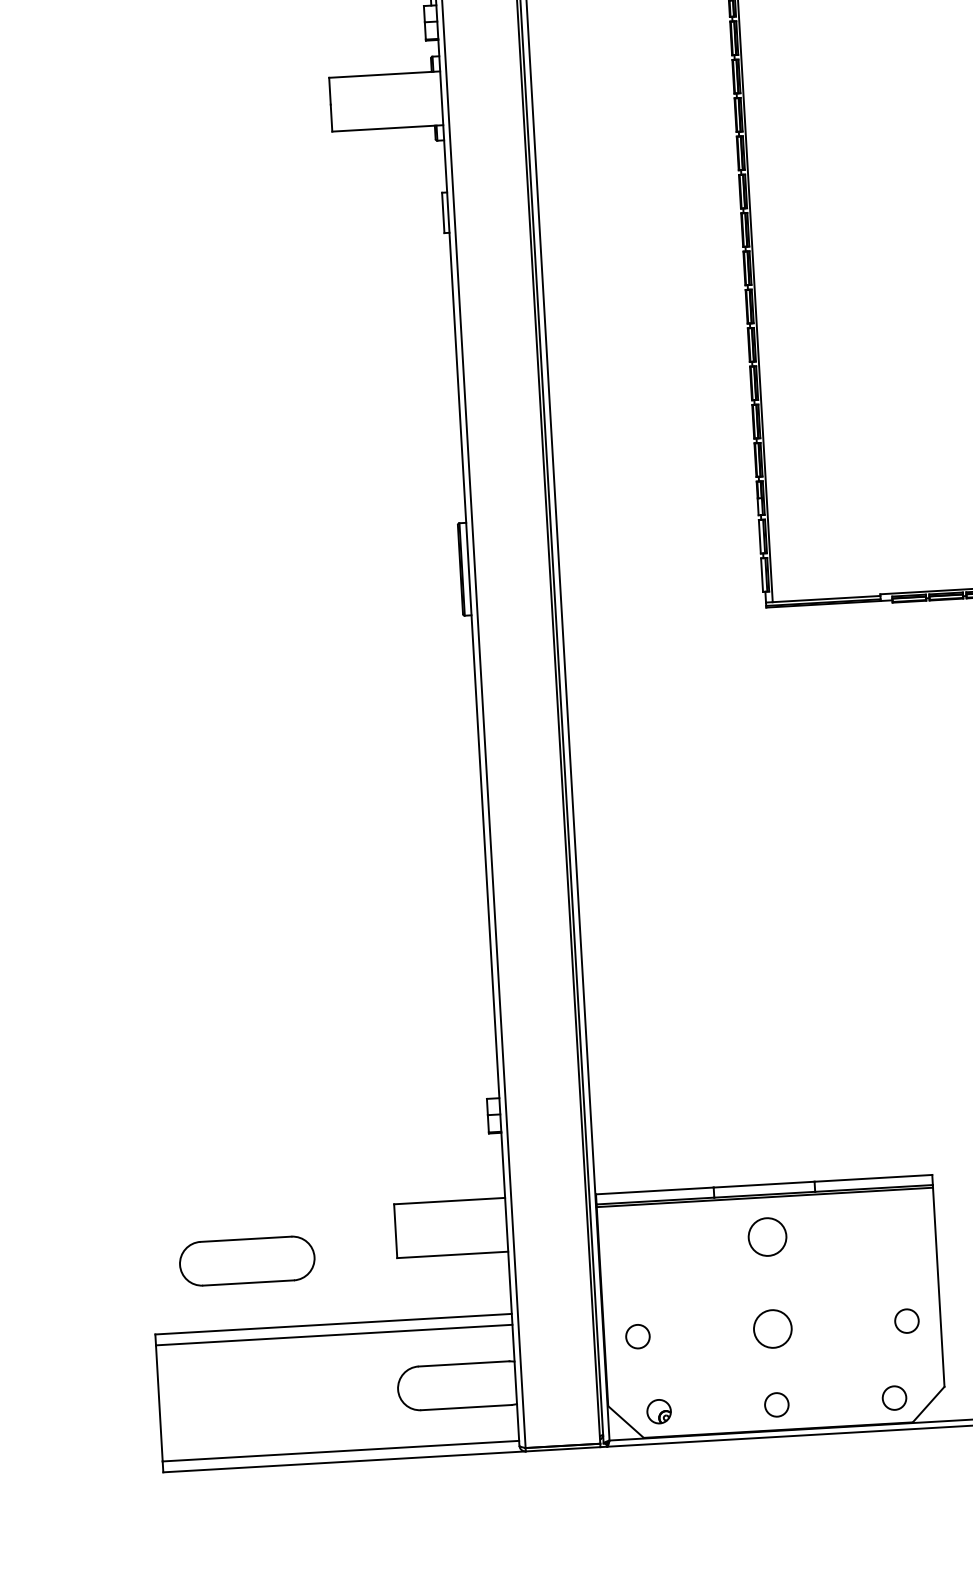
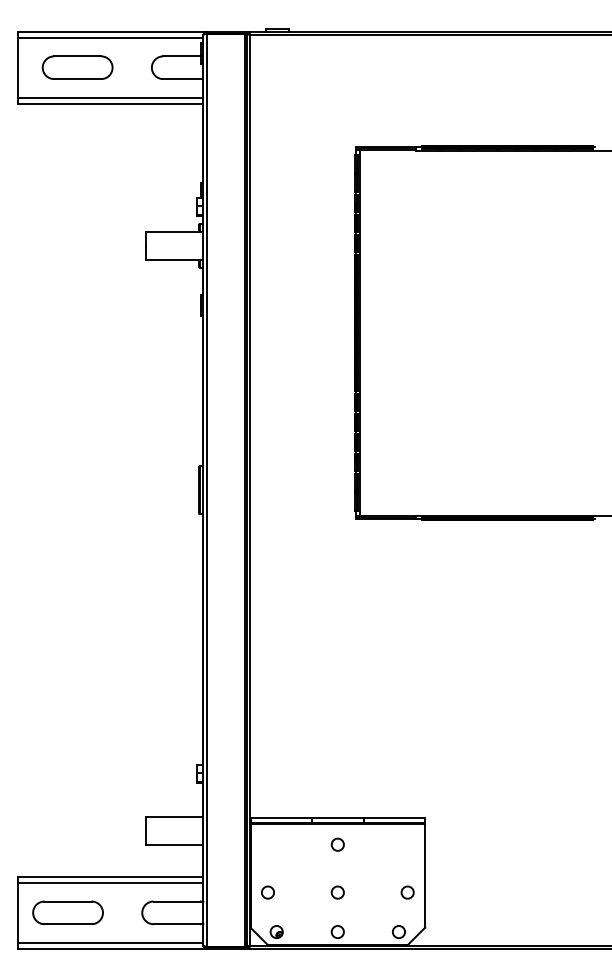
circle: (766, 1236) -> (337, 844), size x0.62
part: (246, 1260) -> (67, 912), moved
circle: (771, 1328) -> (337, 892), size x0.62

